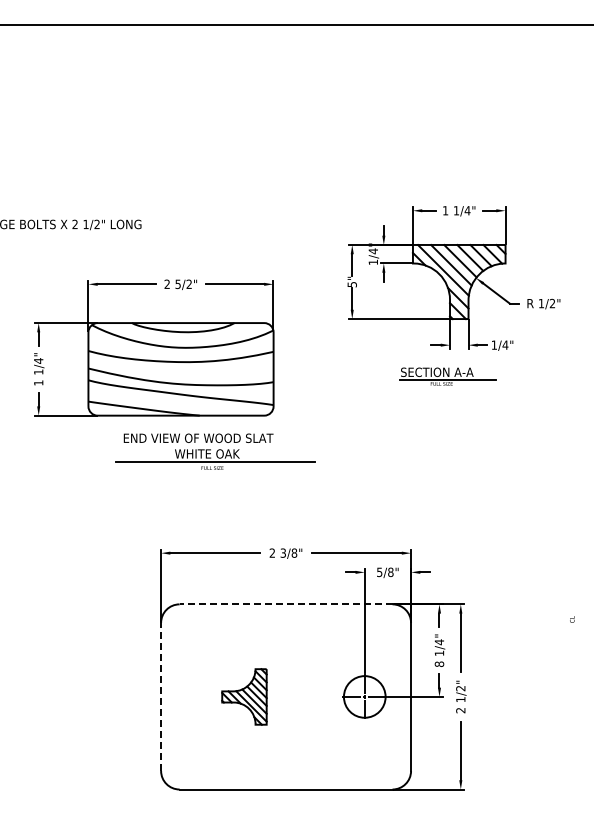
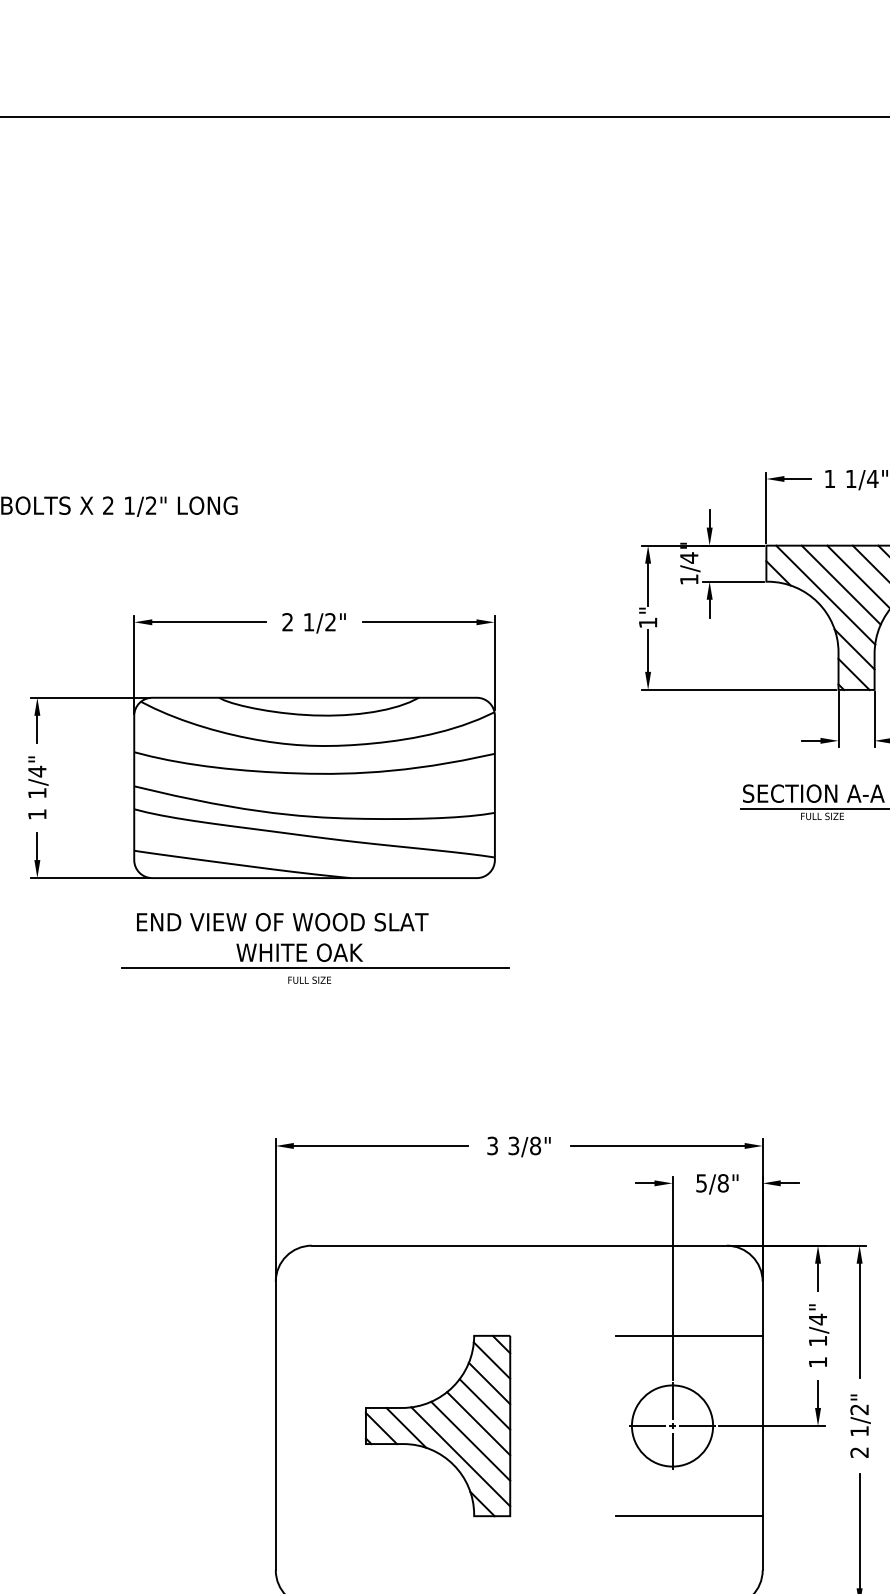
text: (177, 284) -> (307, 622), 5/2" -> 1/2"
text: (351, 284) -> (646, 622), 5" -> 1"
part: (215, 451) -> (315, 947), moved
text: (272, 553) -> (492, 1146), 2 -> 3
line: (285, 604) -> (518, 1245), dashed -> solid
line: (373, 650) -> (689, 1335), added
text: (439, 664) -> (818, 1362), 8 -> 1
line: (161, 696) -> (276, 1425), dashed -> solid
part: (244, 696) -> (438, 1425), size x1.67
line: (373, 743) -> (689, 1516), added

